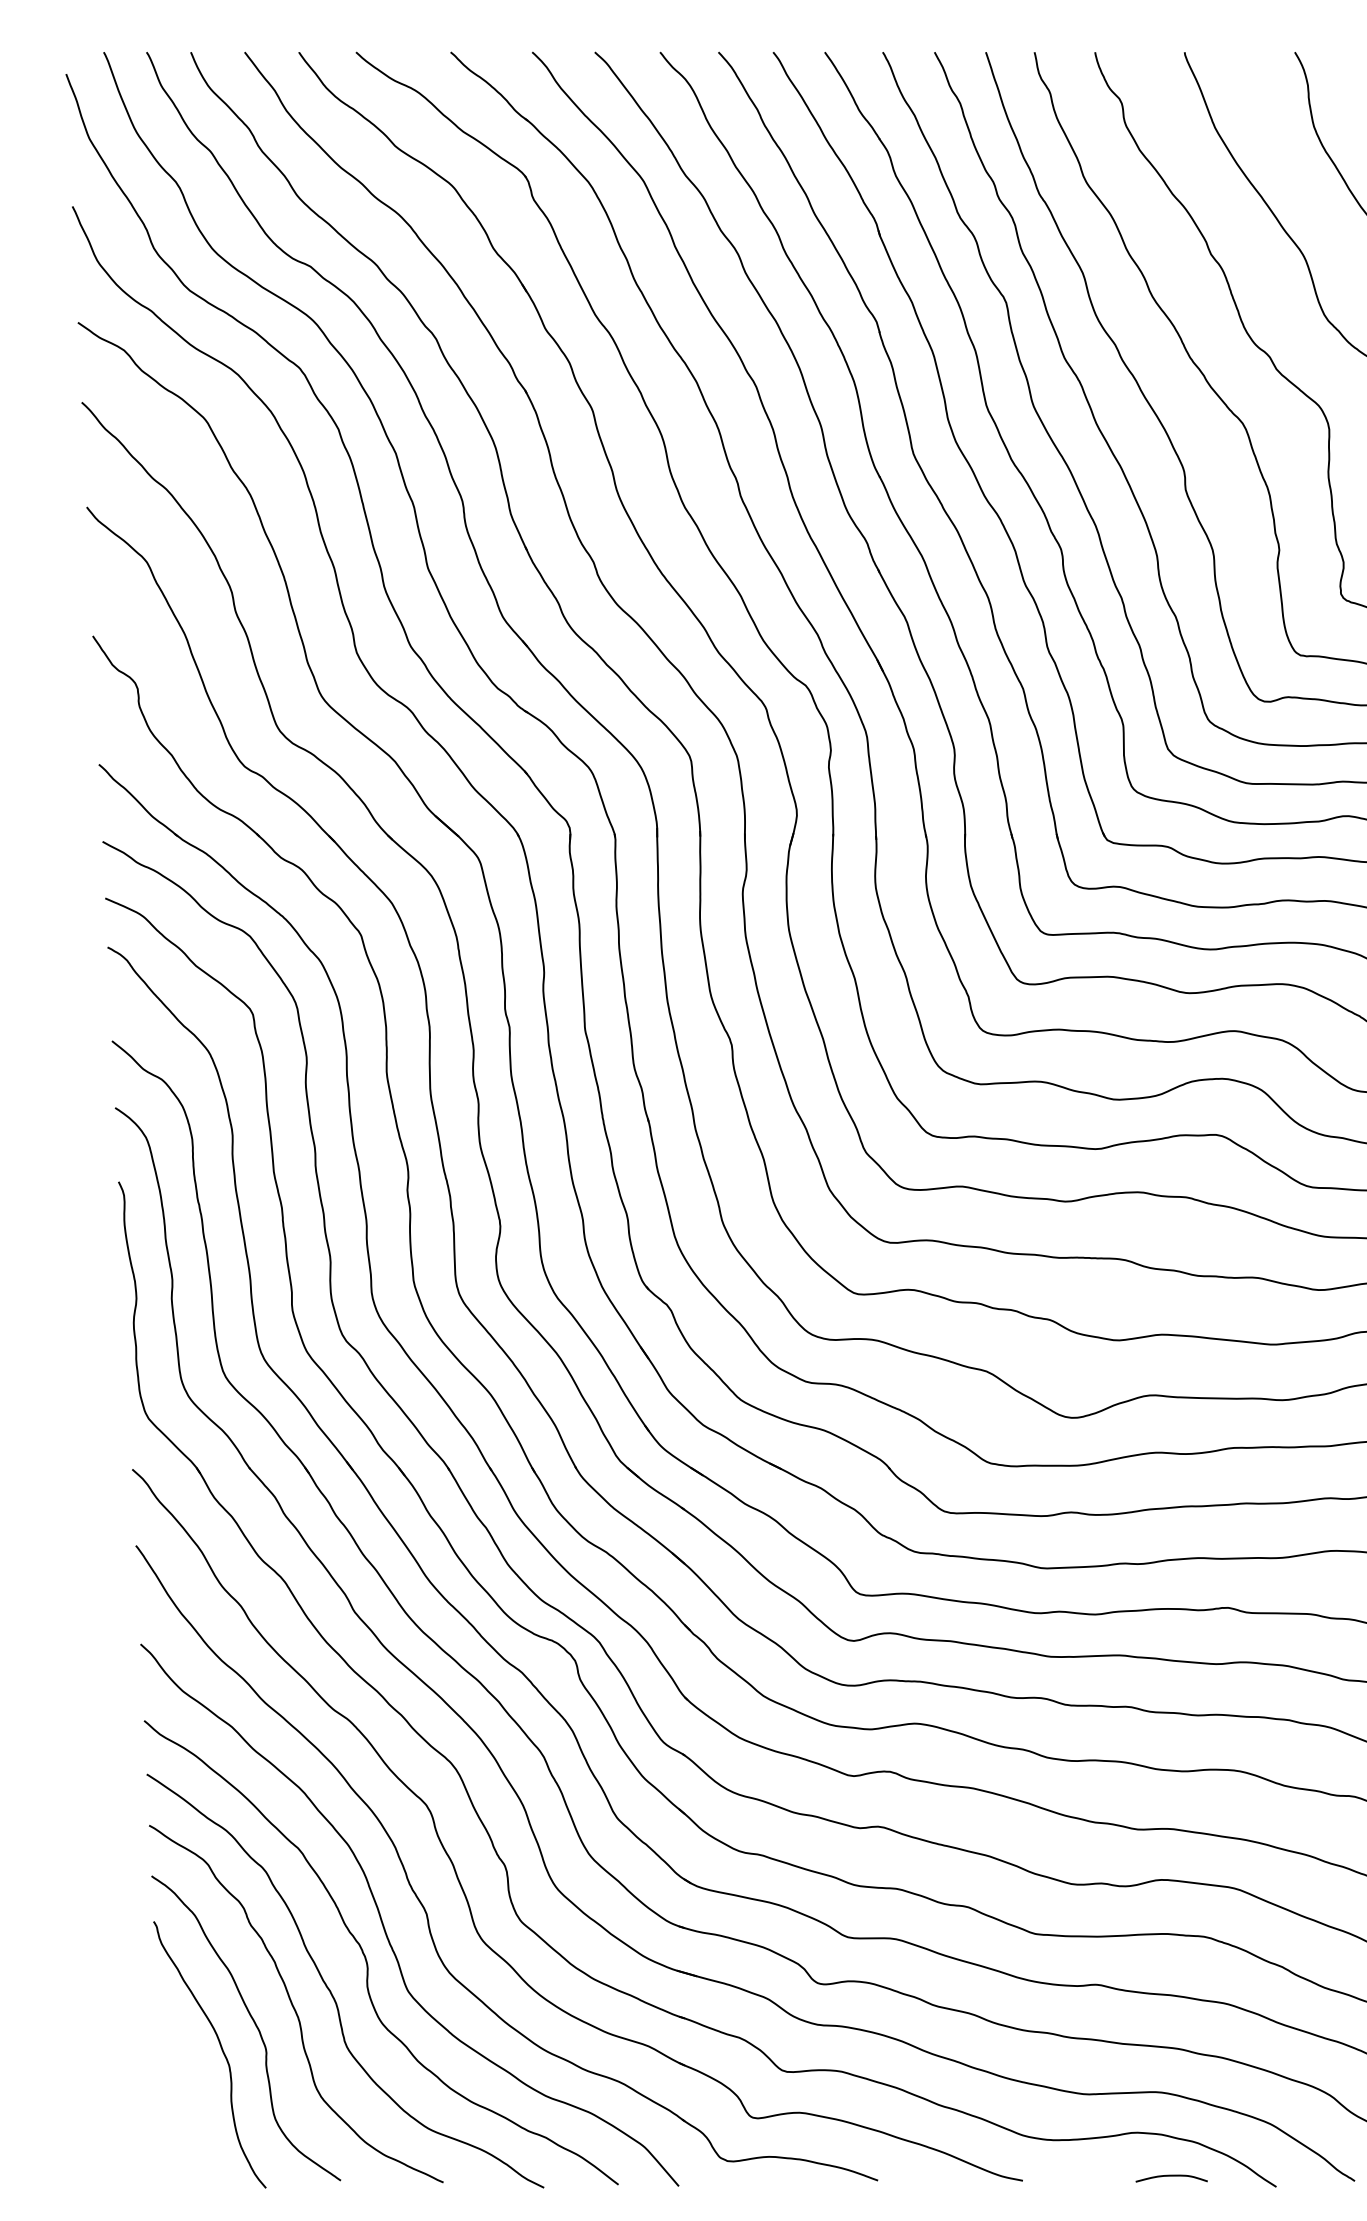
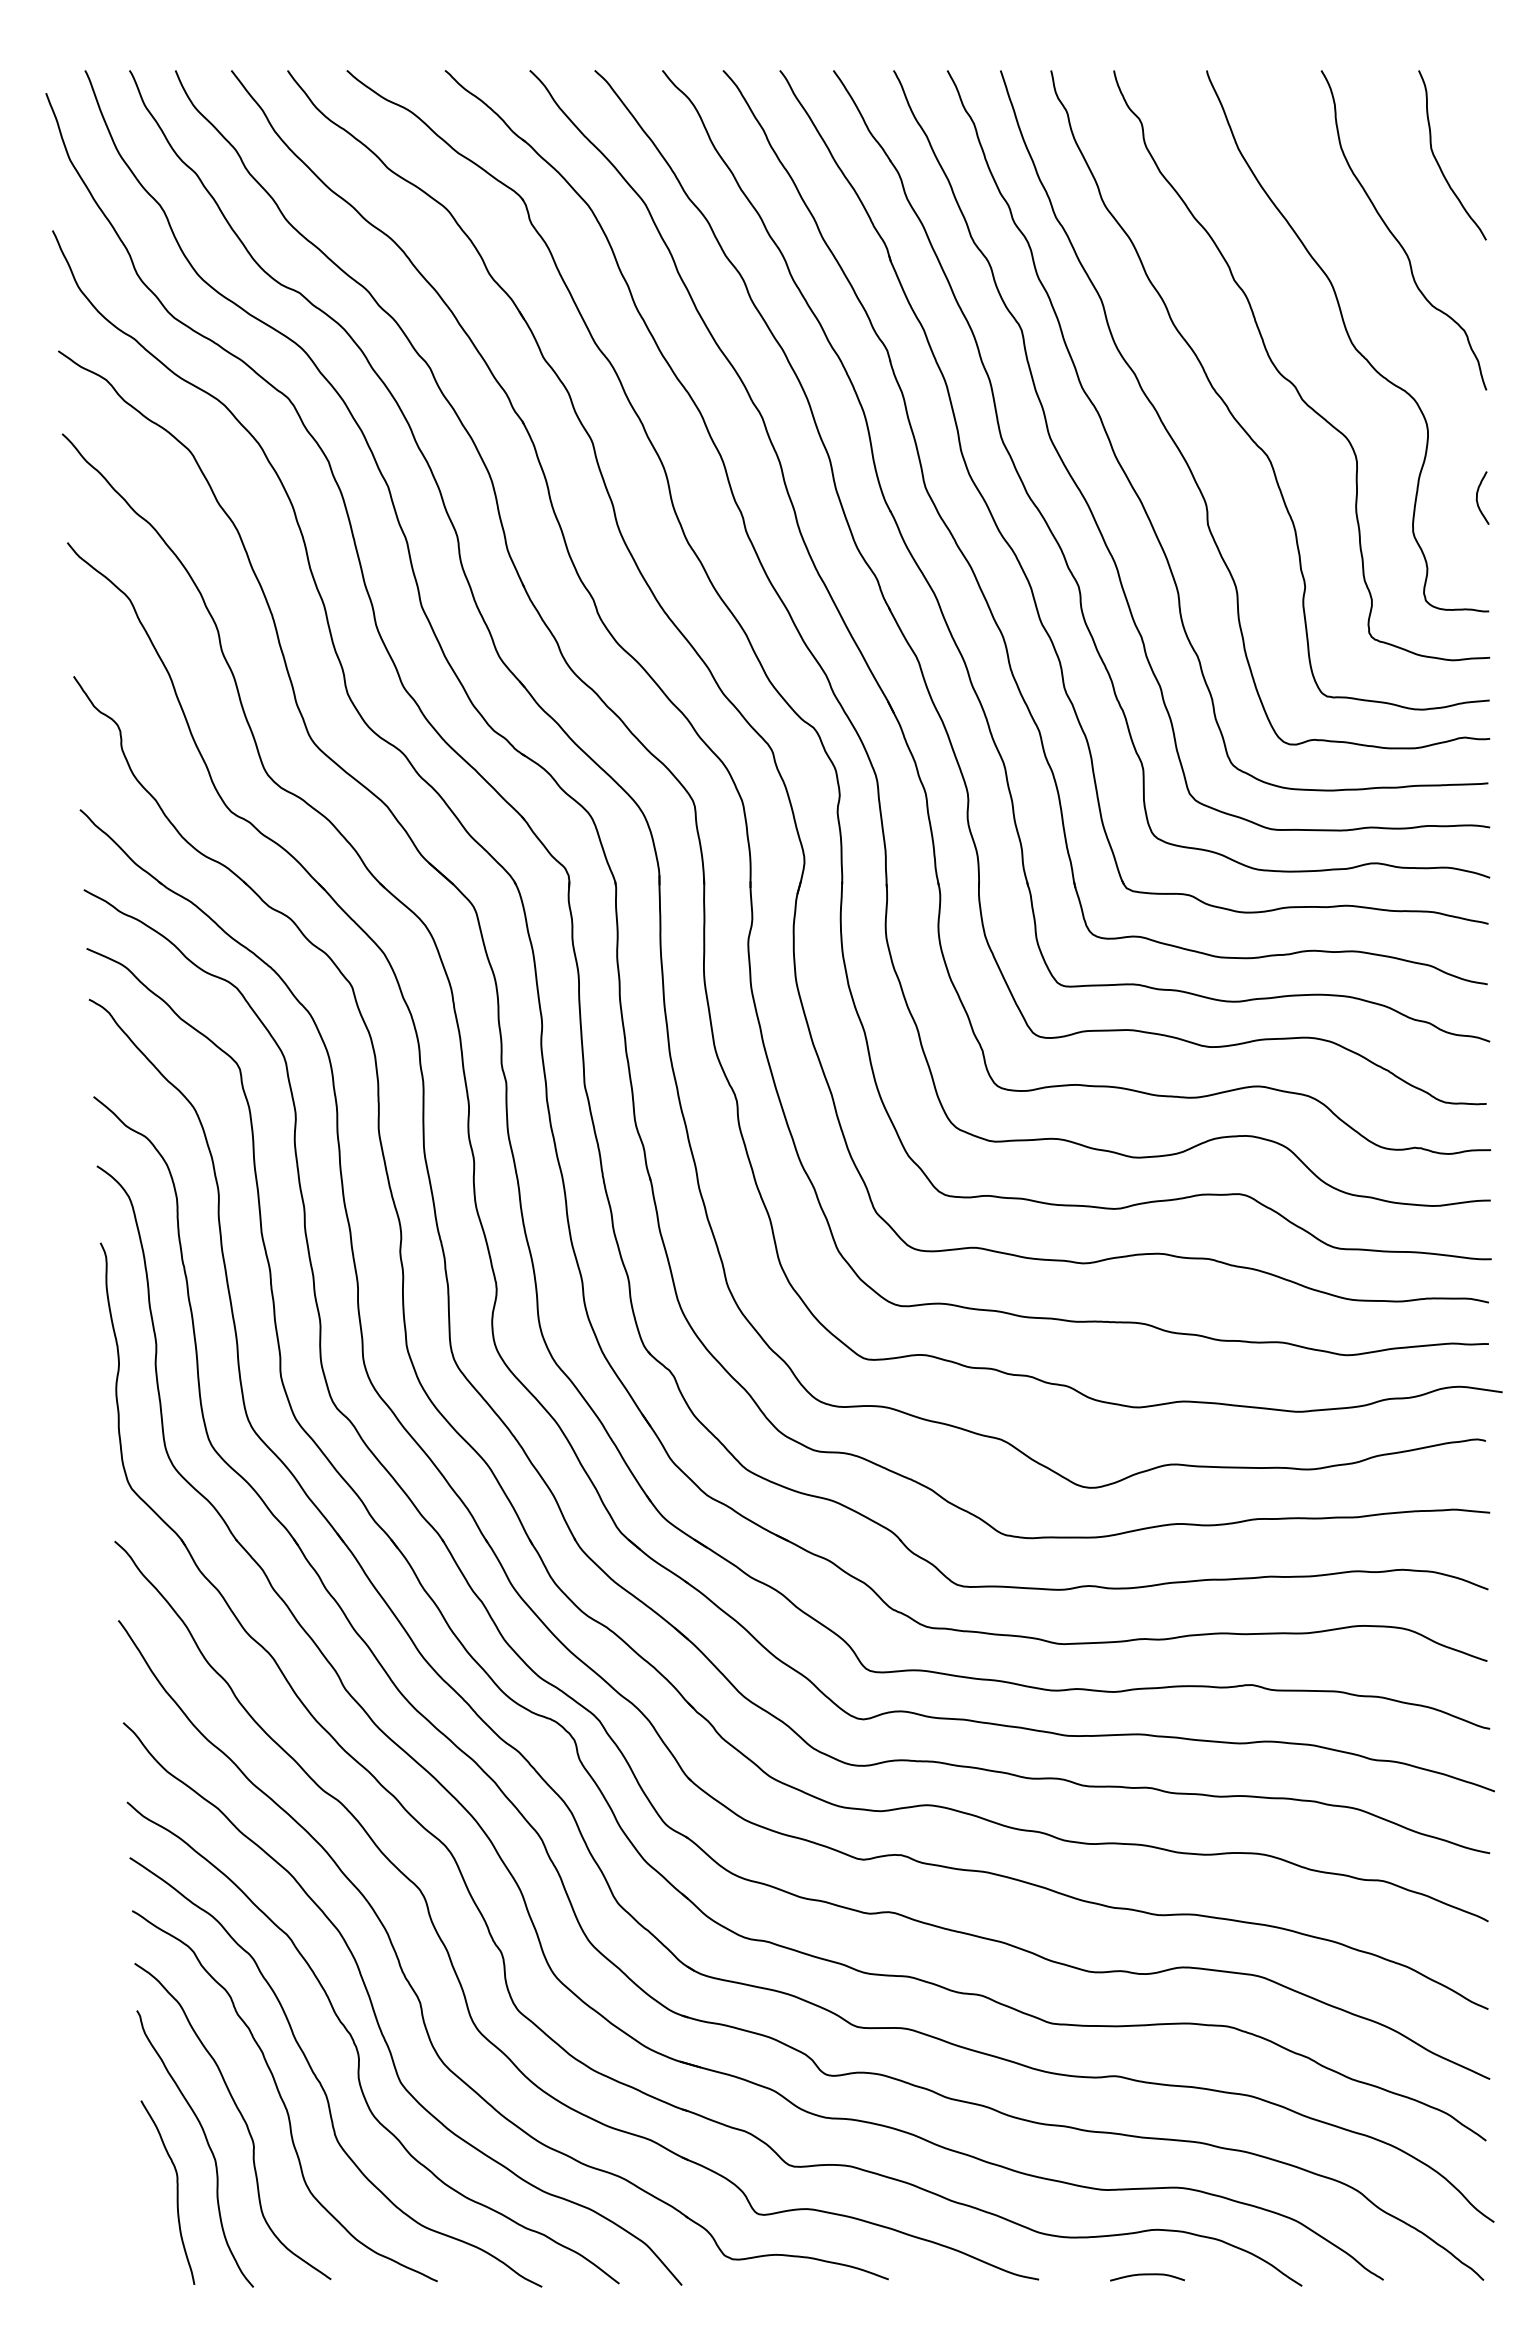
curve: (191, 2096) -> (176, 2192), added
curve: (1171, 2176) -> (1147, 2275), moved

